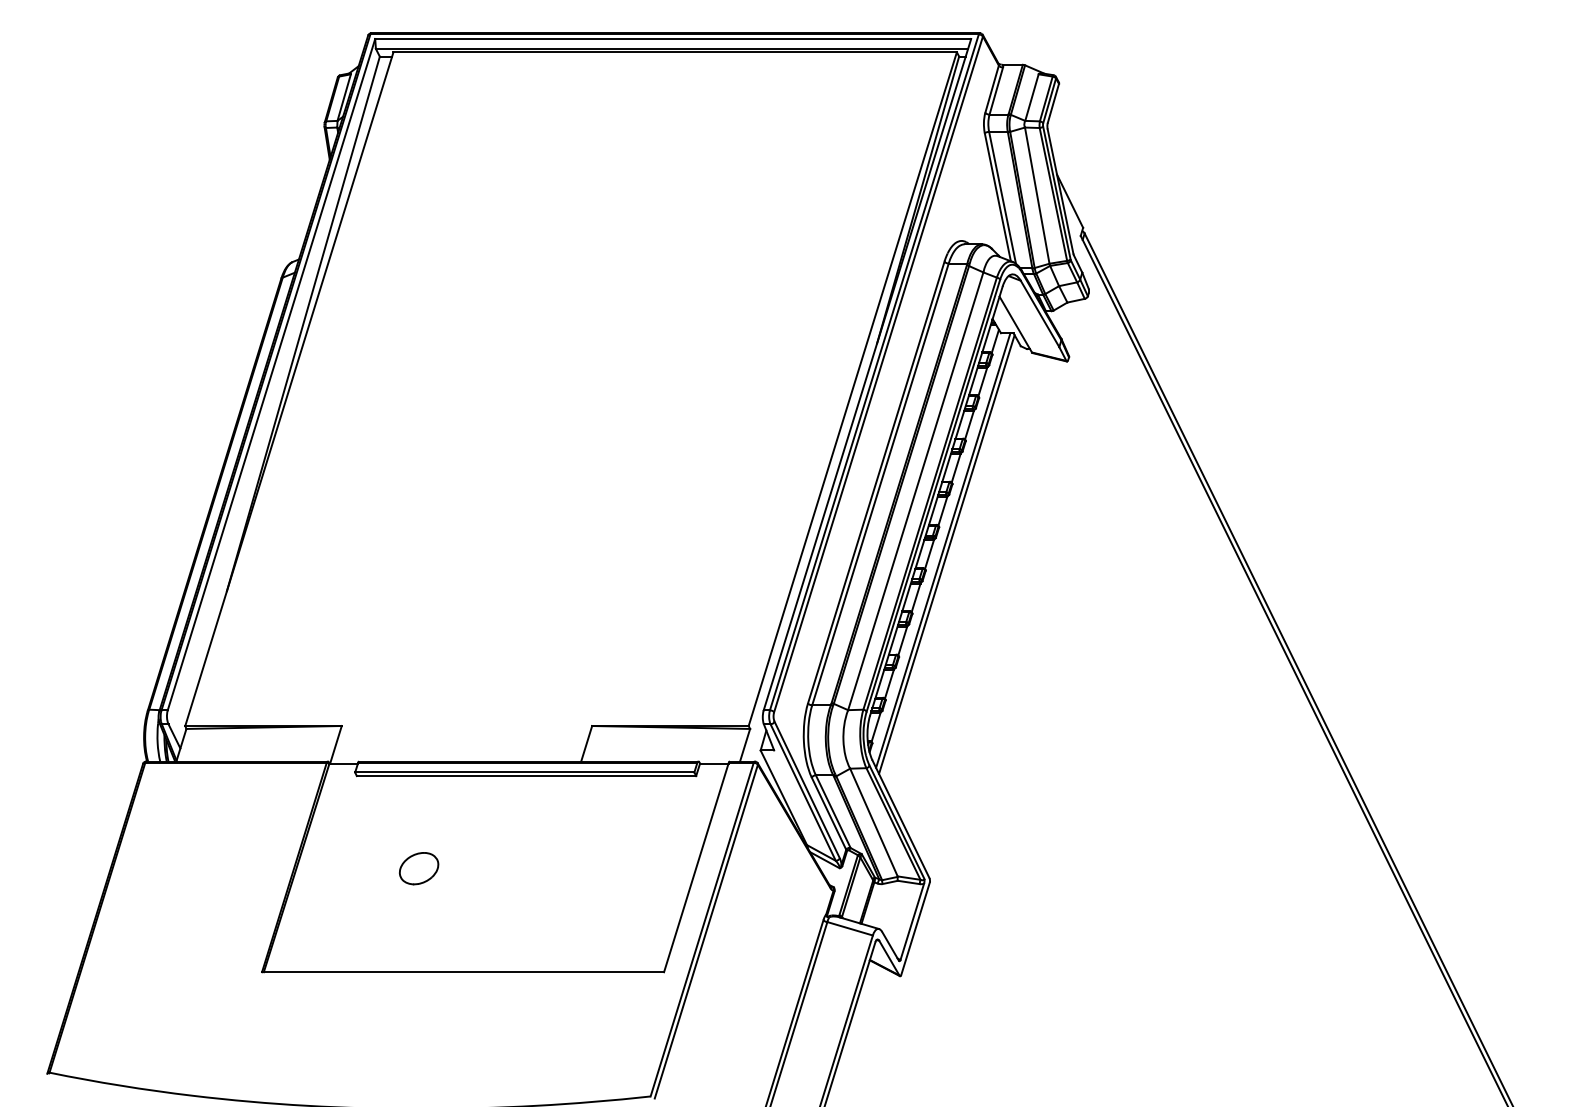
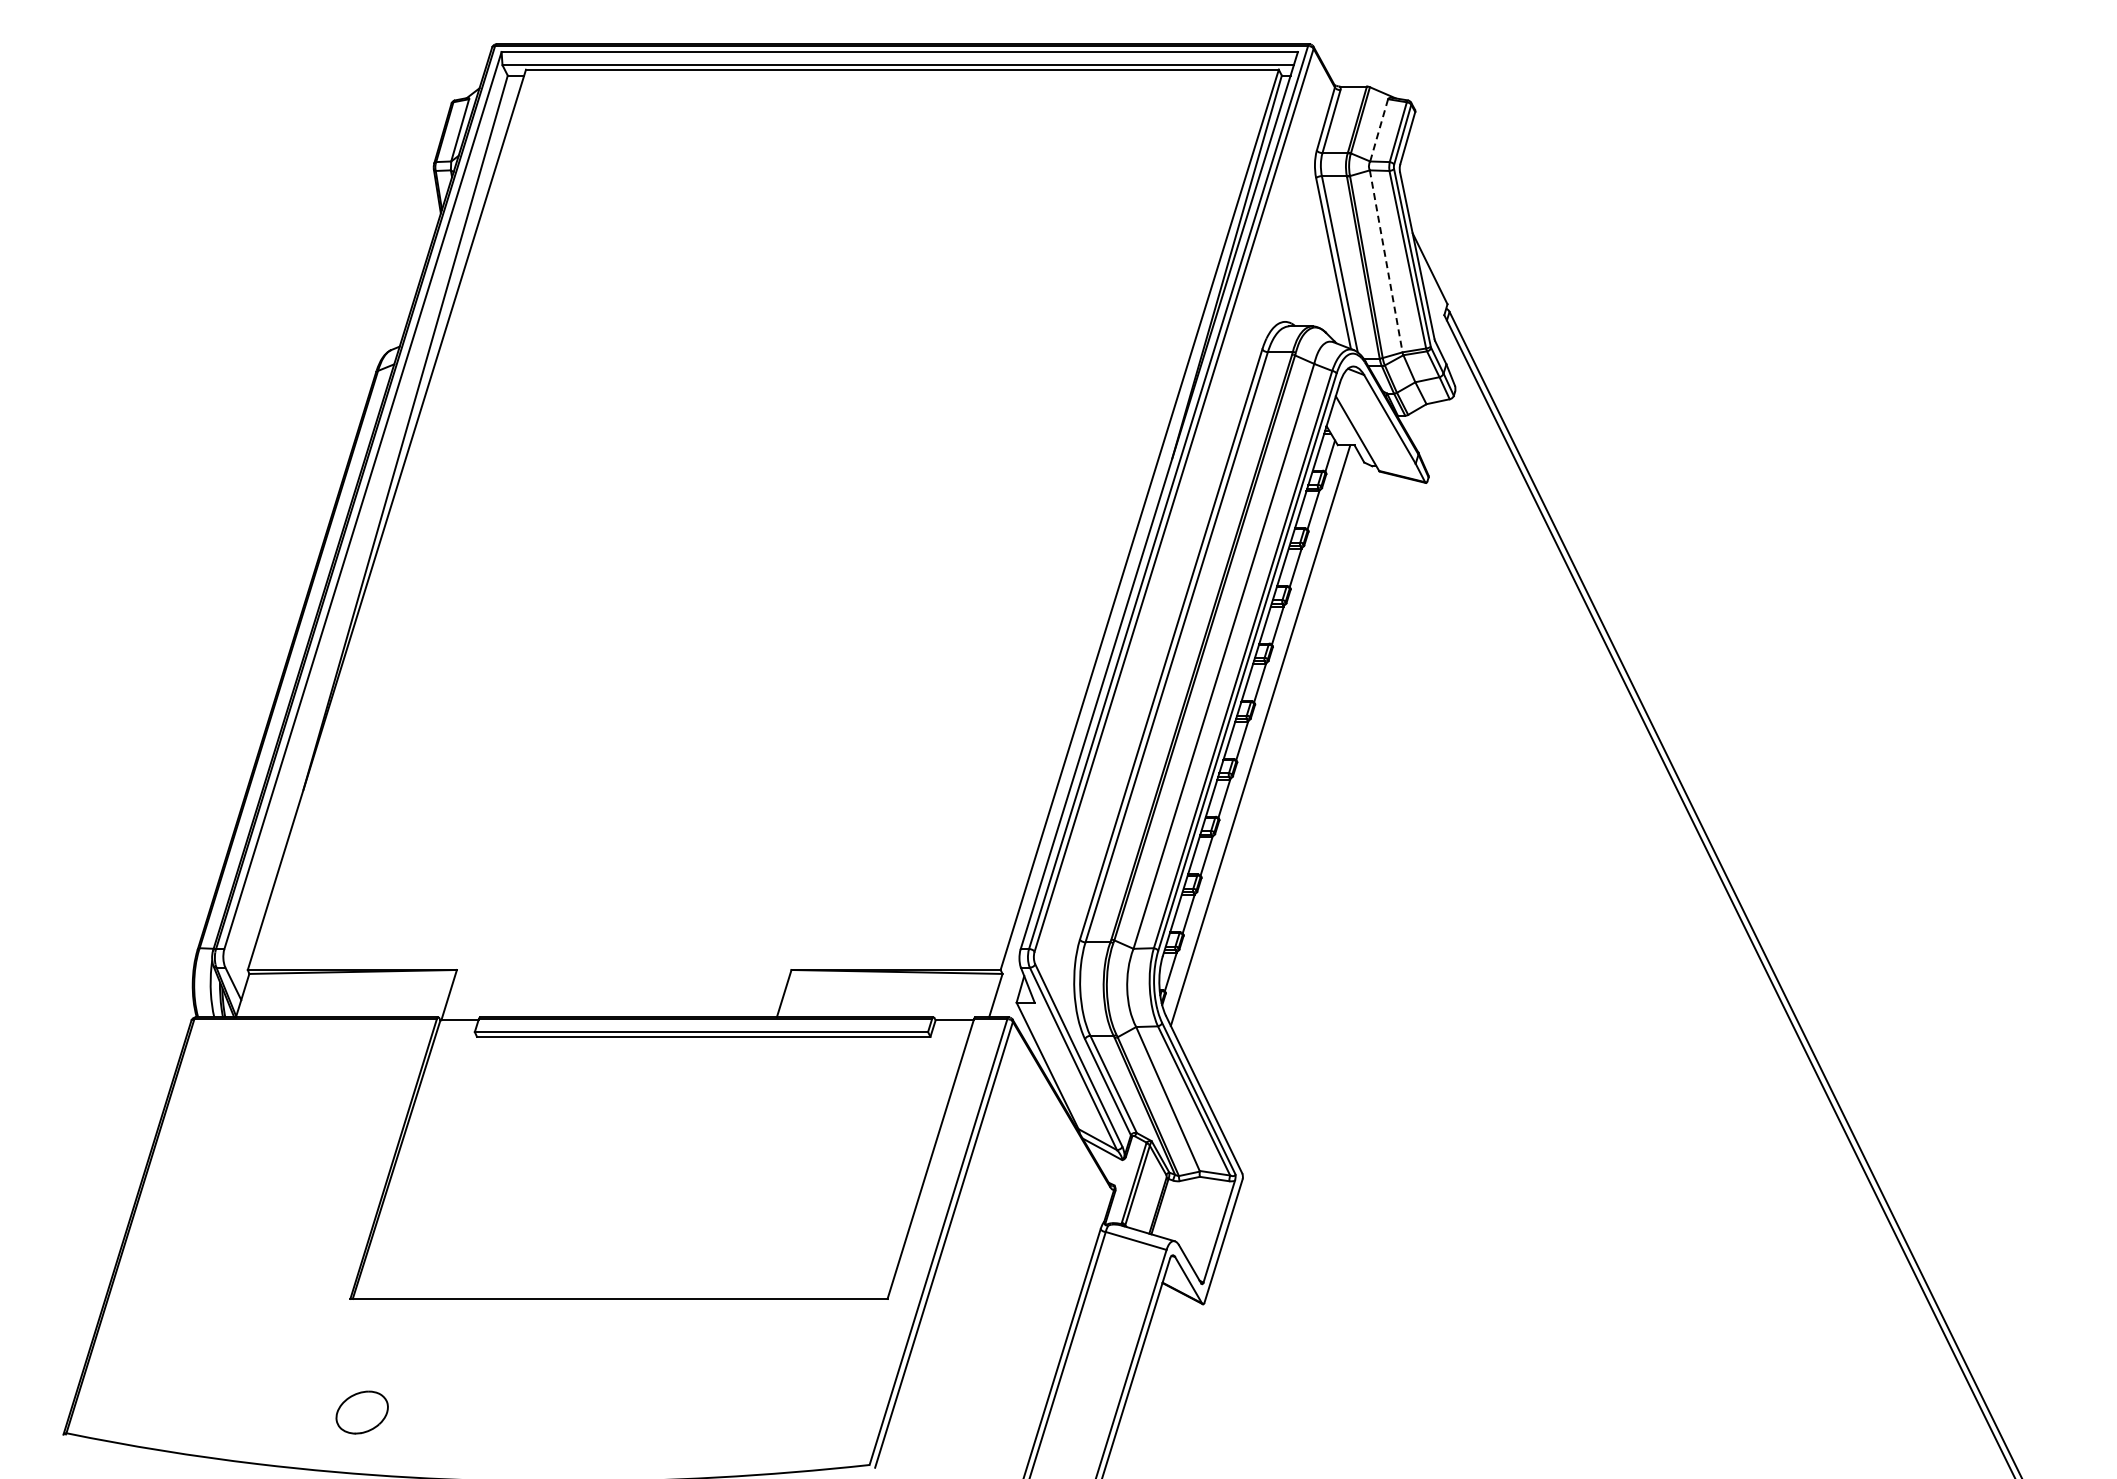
line: (1032, 97) -> (1379, 130), solid -> dashed
line: (1037, 195) -> (1386, 261), solid -> dashed
line: (946, 554) -> (1264, 740), removed
part: (418, 868) -> (361, 1412), moved

